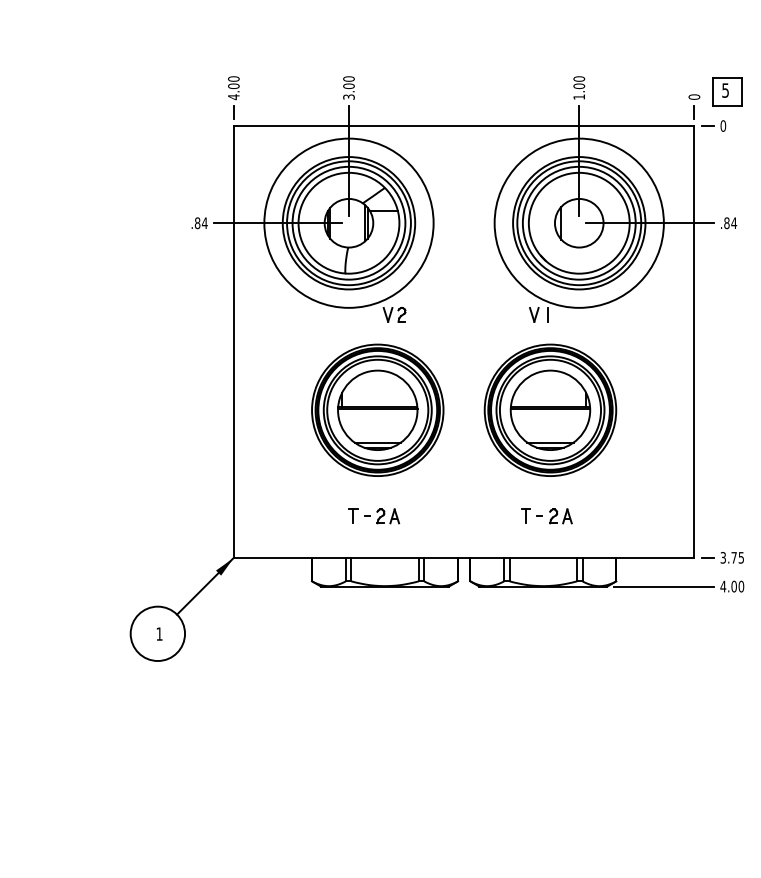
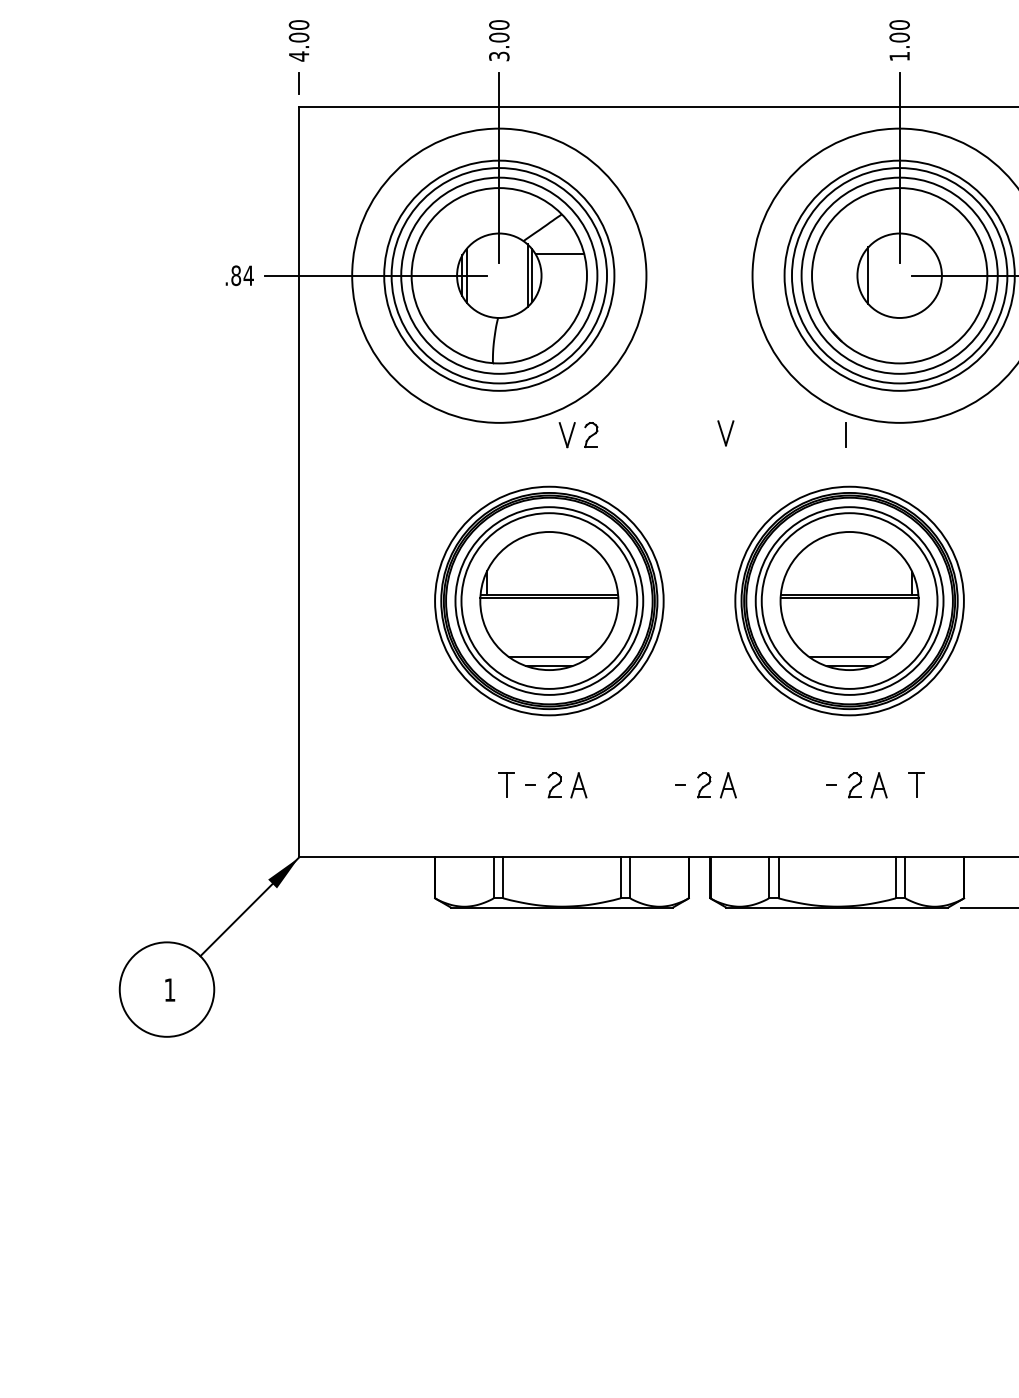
part: (534, 314) -> (726, 432), moved
part: (525, 515) -> (915, 783), moved
part: (468, 516) -> (707, 785), added

